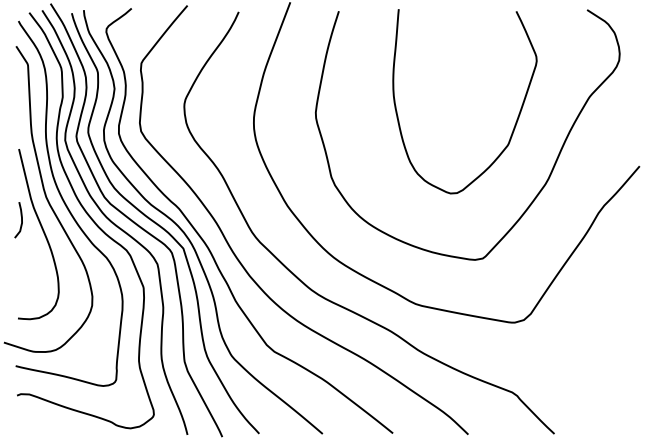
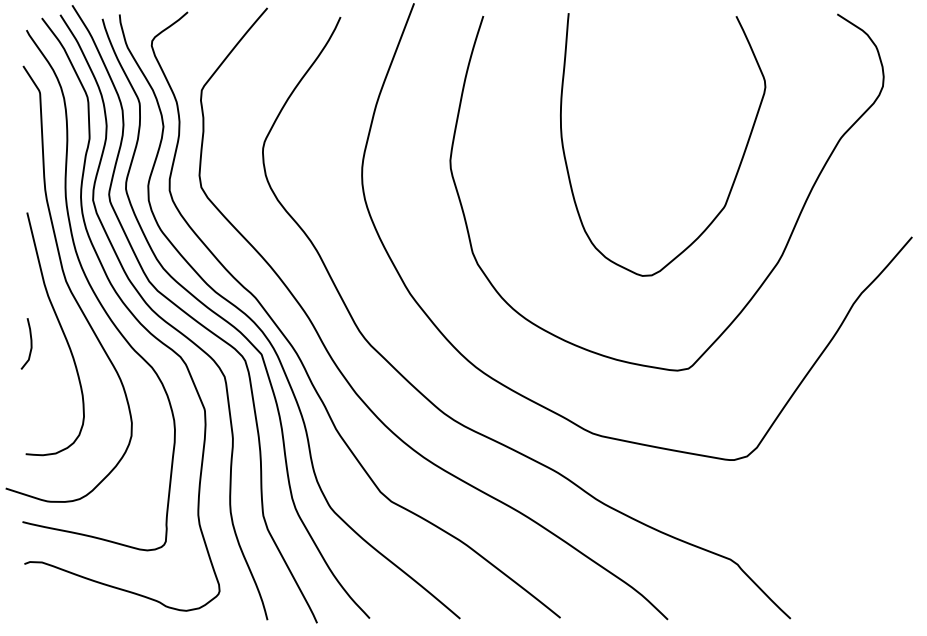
curve: (21, 220) -> (30, 344), moved

